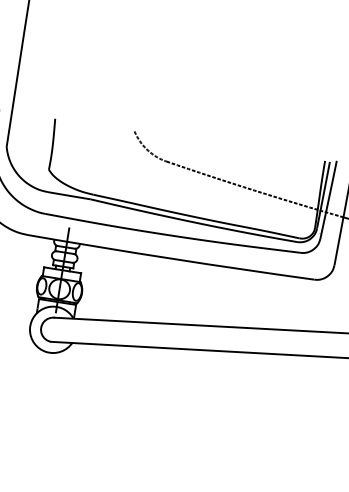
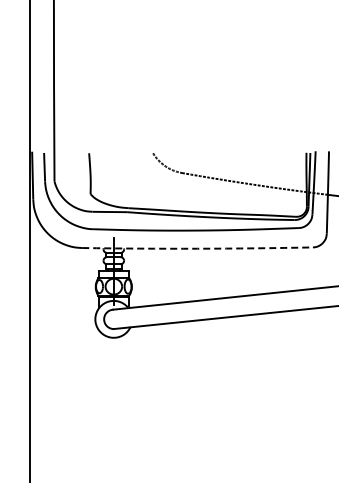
arc: (171, 258) -> (197, 248), solid -> dashed

